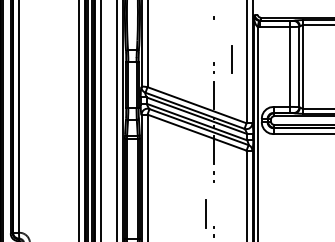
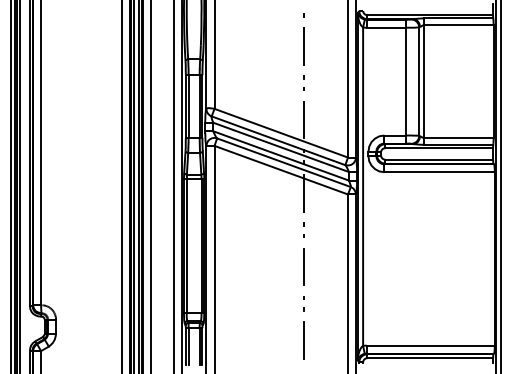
line: (232, 59) -> (303, 46), moved
line: (206, 213) -> (303, 266), moved

